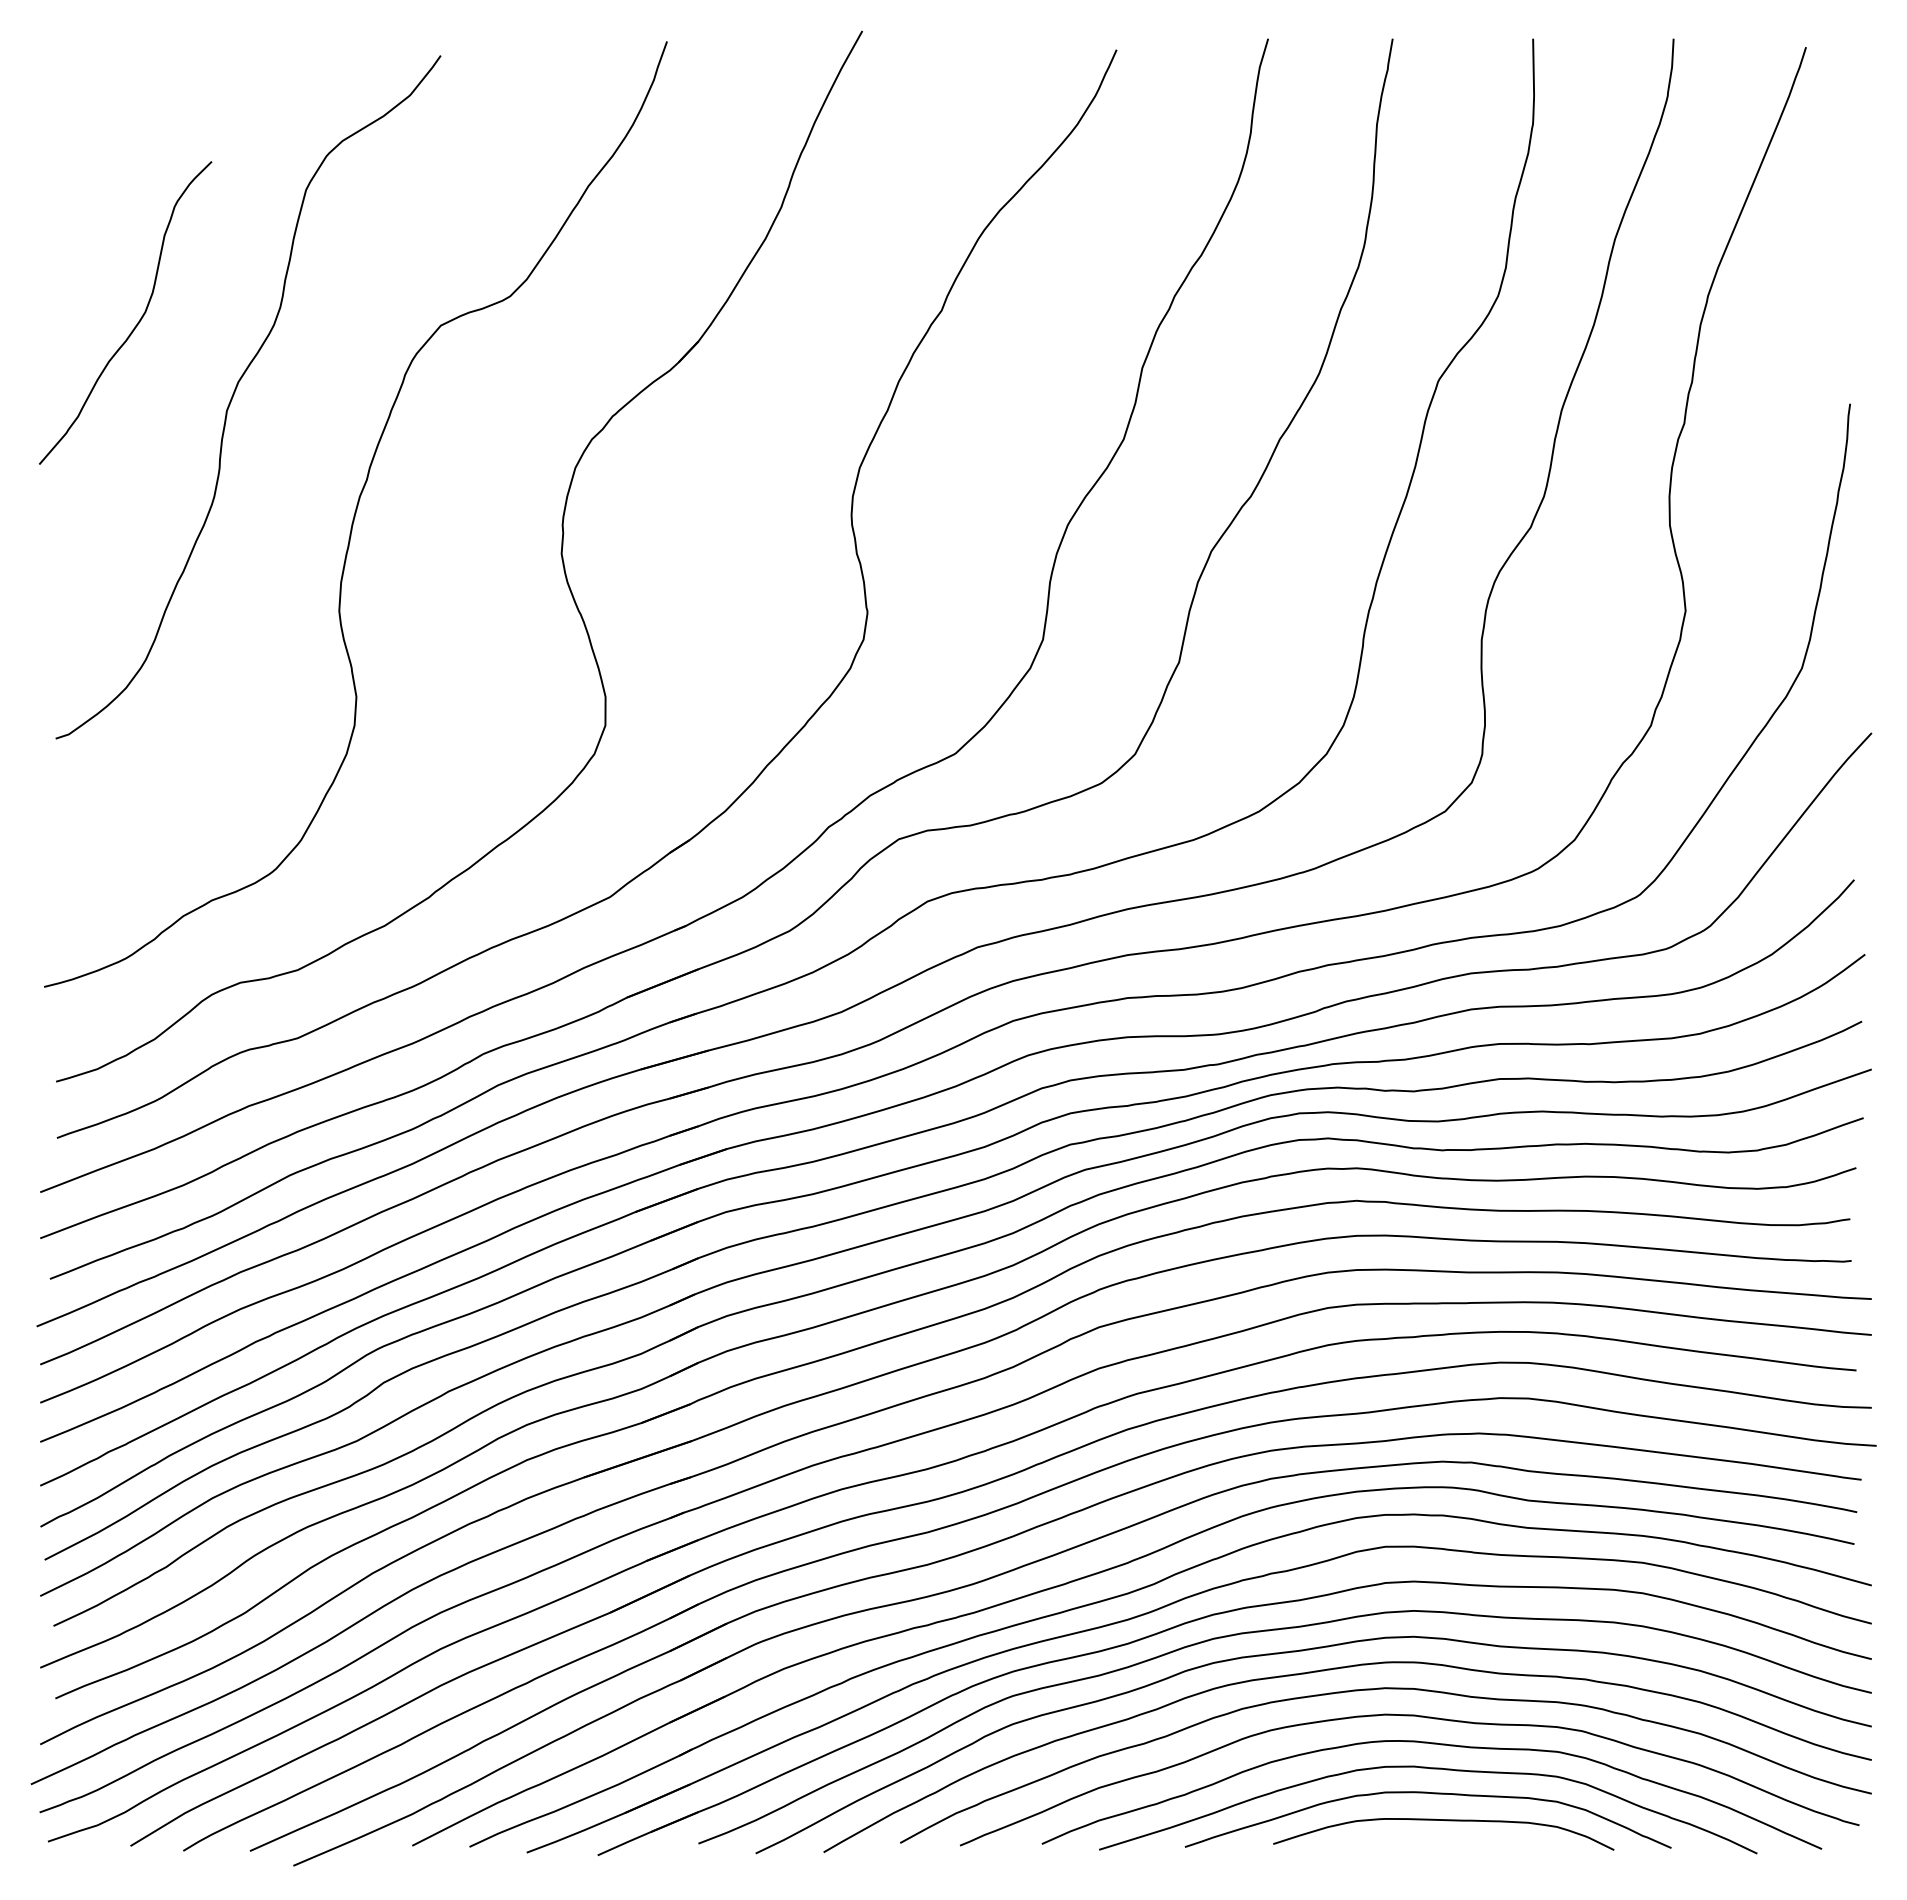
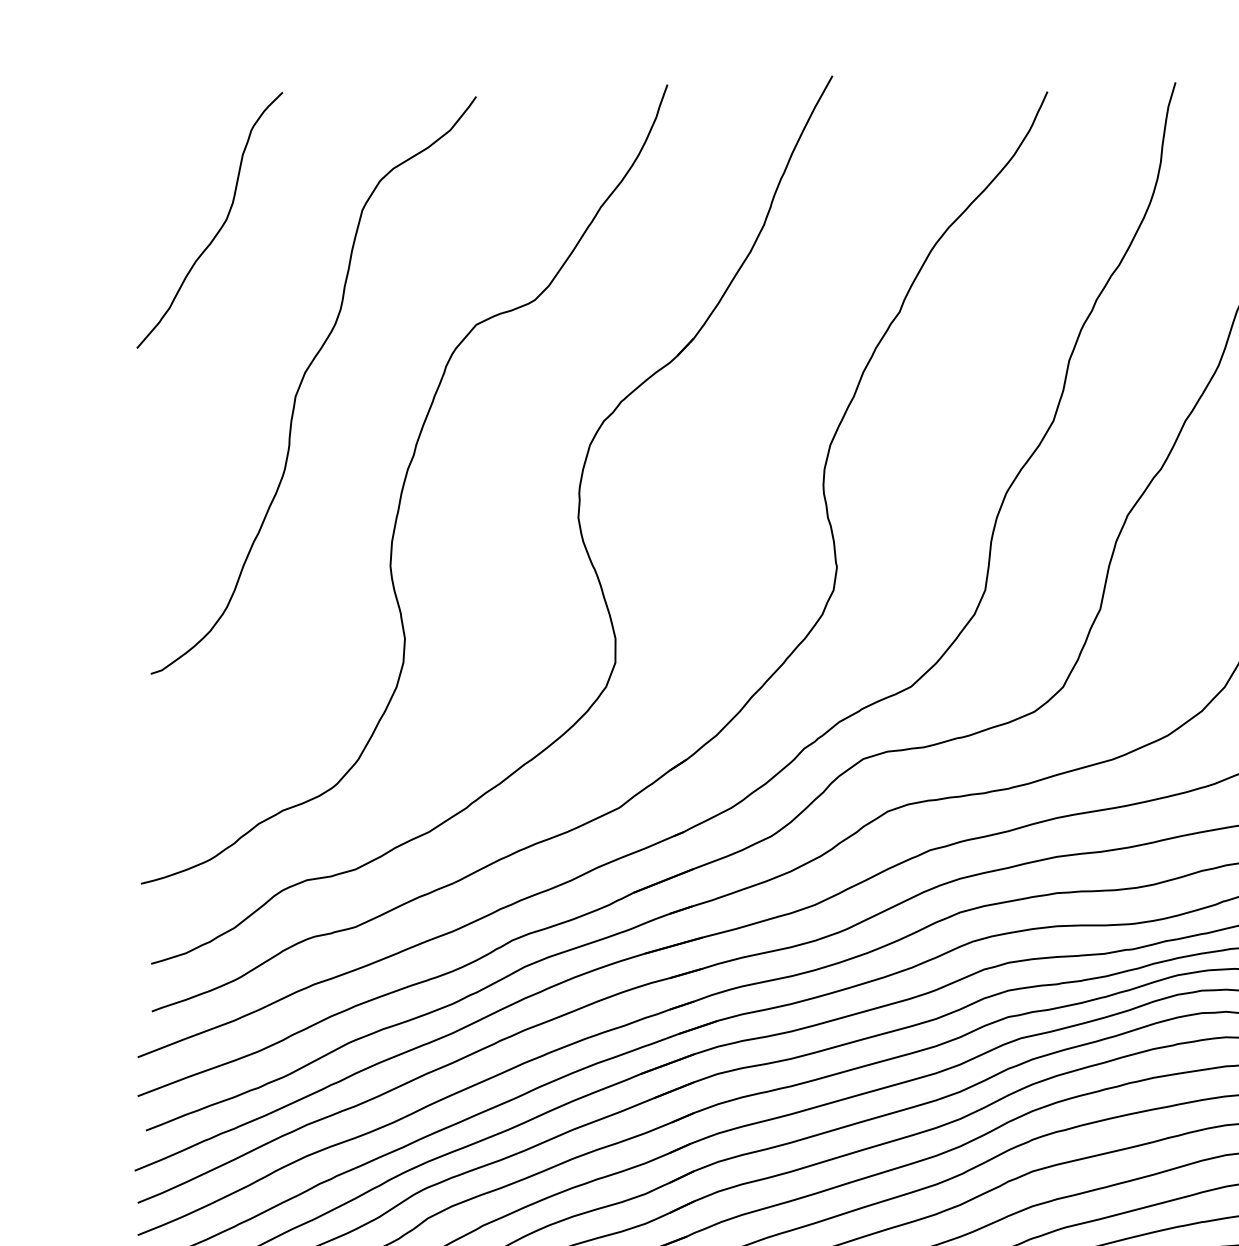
curve: (137, 322) -> (219, 228), moved

